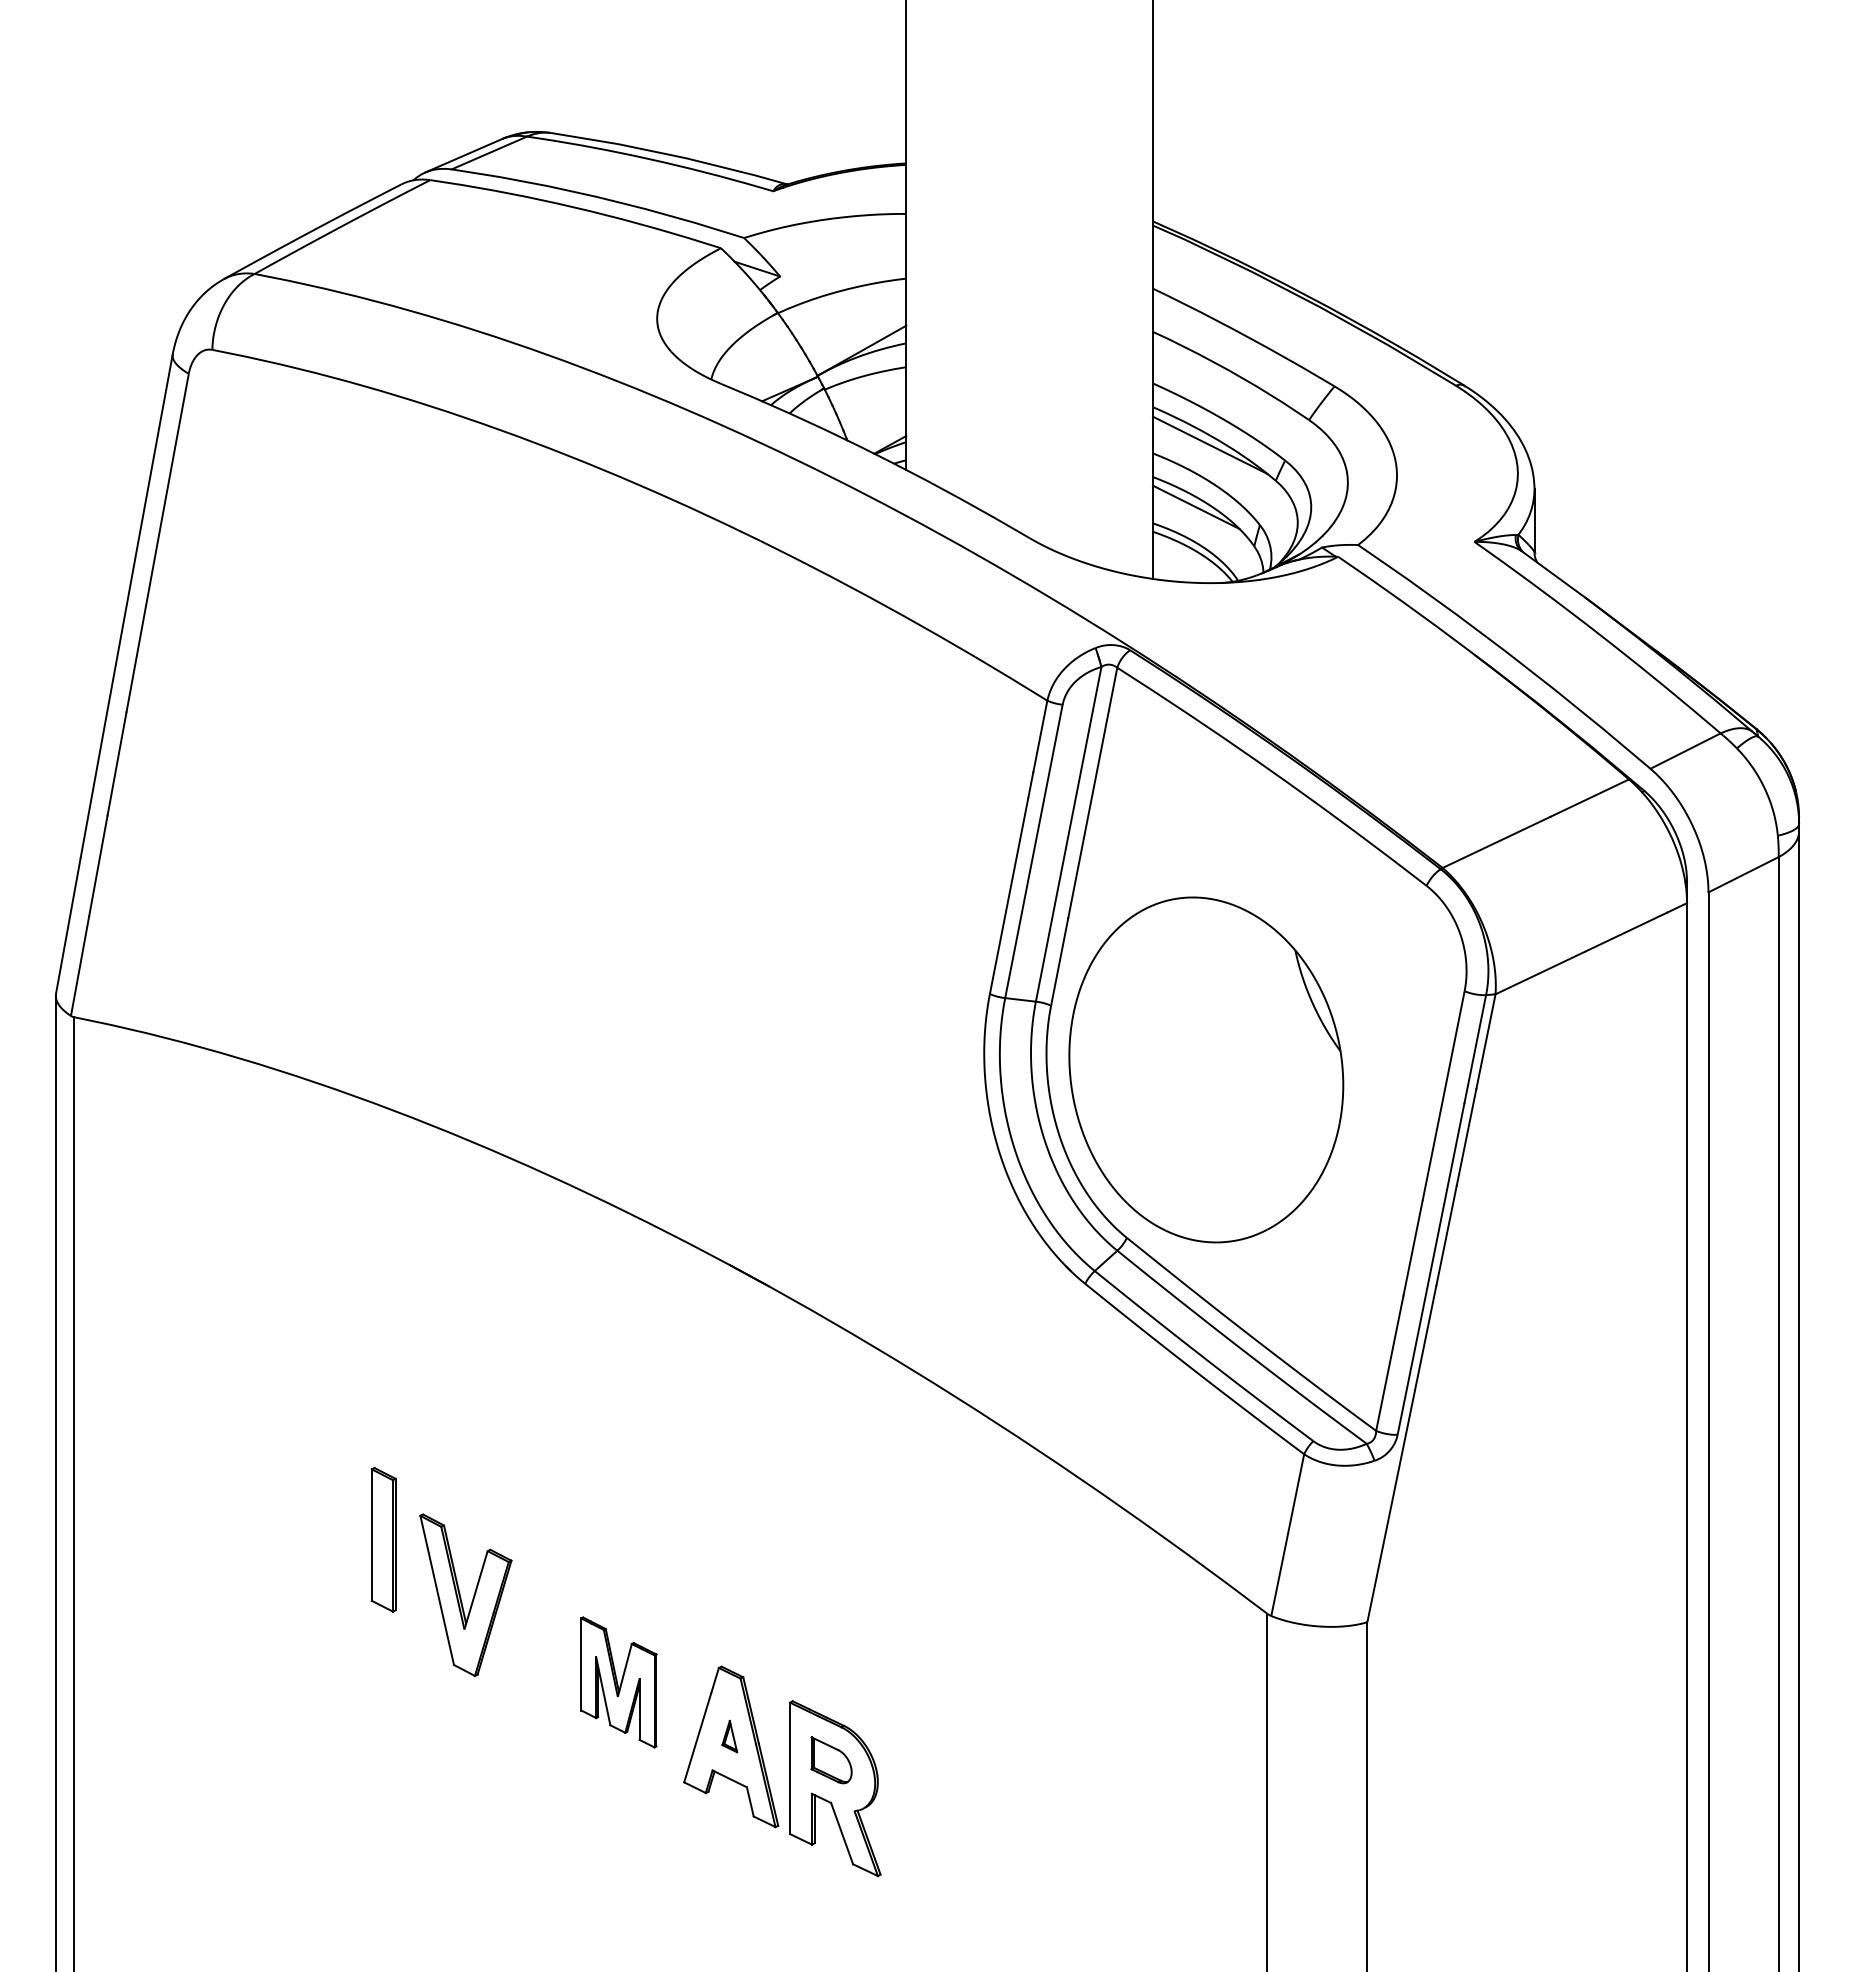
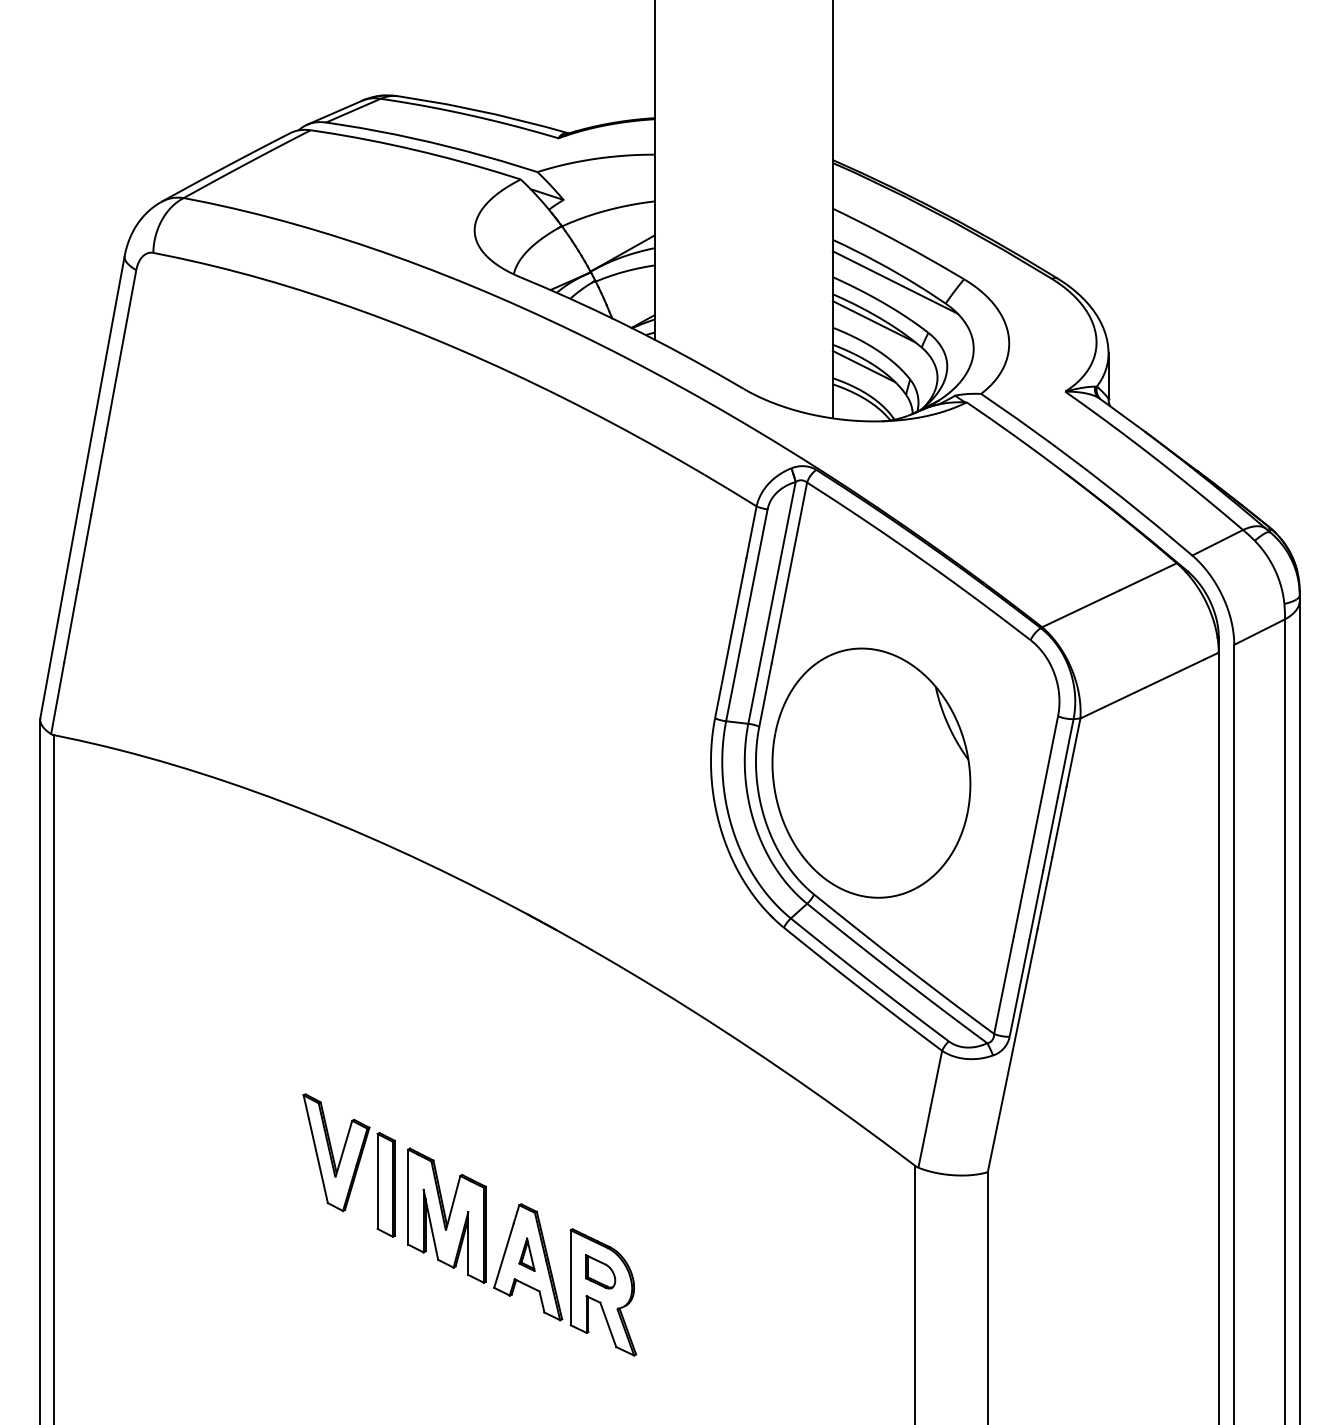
line: (1238, 390) -> (894, 282), added
part: (383, 1539) -> (386, 1184), moved
part: (618, 1682) -> (446, 1215), size x1.43
part: (729, 1736) -> (526, 1254), size x1.43

